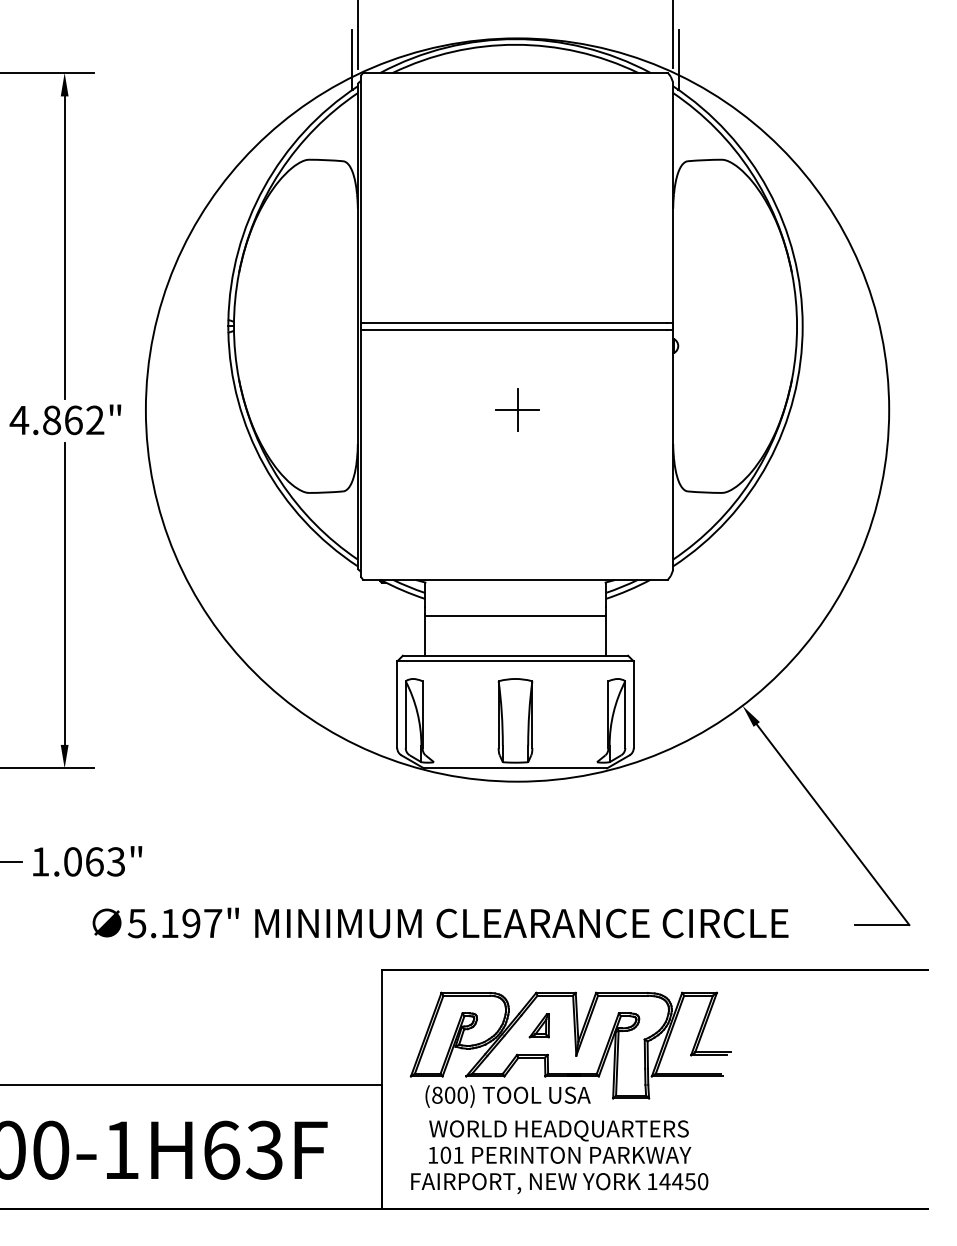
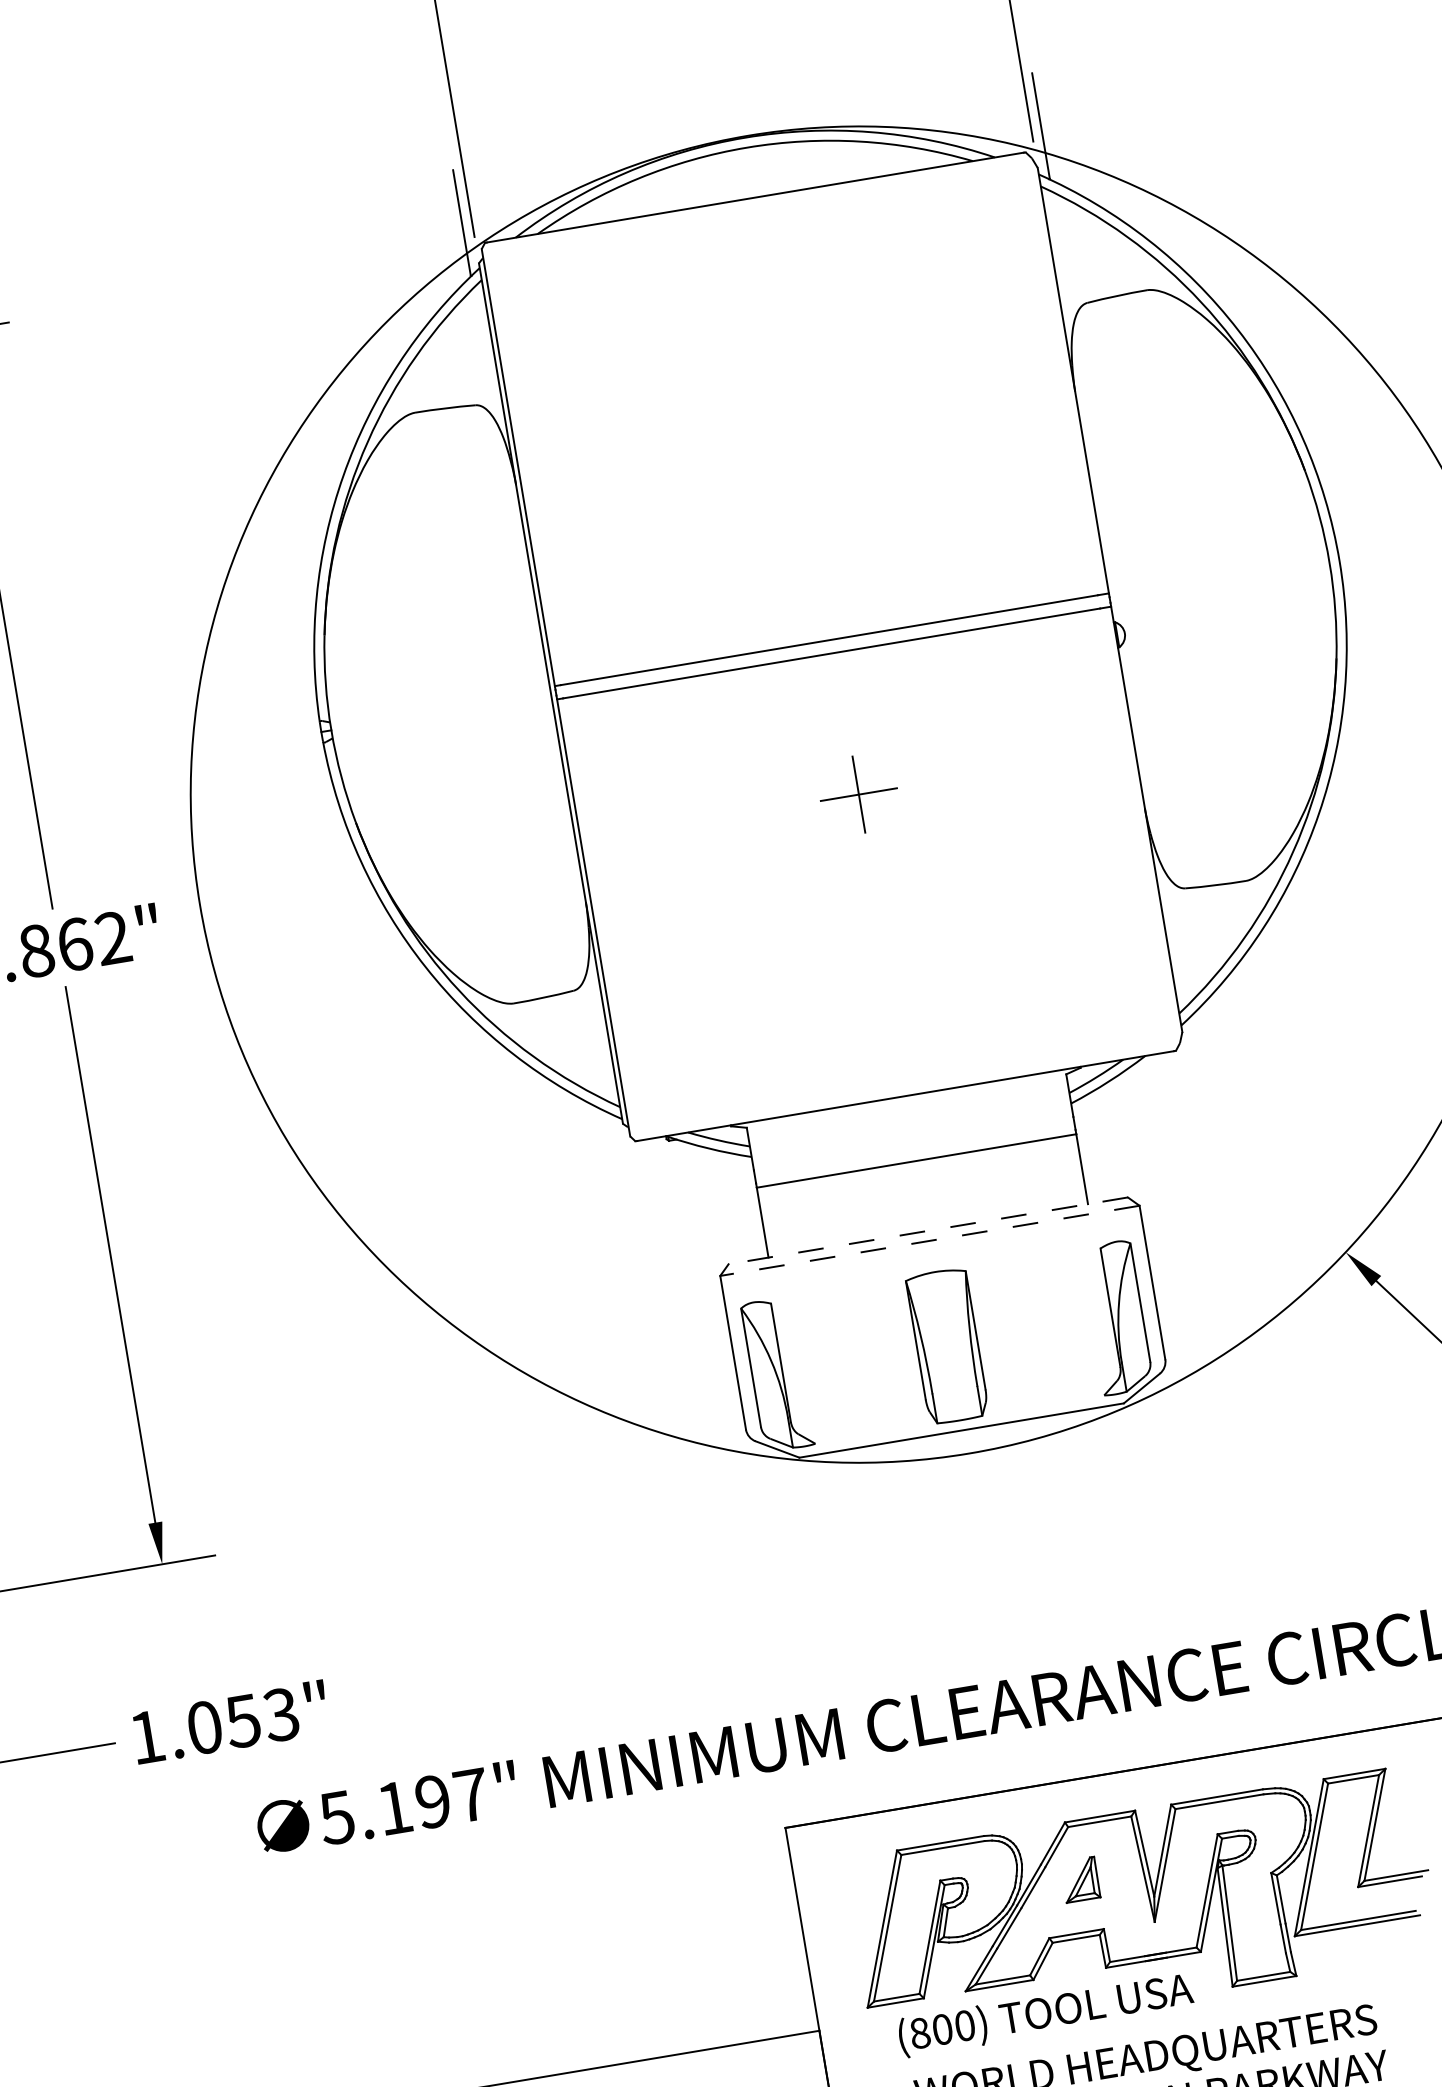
line: (515, 655) -> (928, 1230), solid -> dashed
line: (515, 661) -> (929, 1241), solid -> dashed
text: (94, 861) -> (242, 1720), 1.063" -> 1.053"

